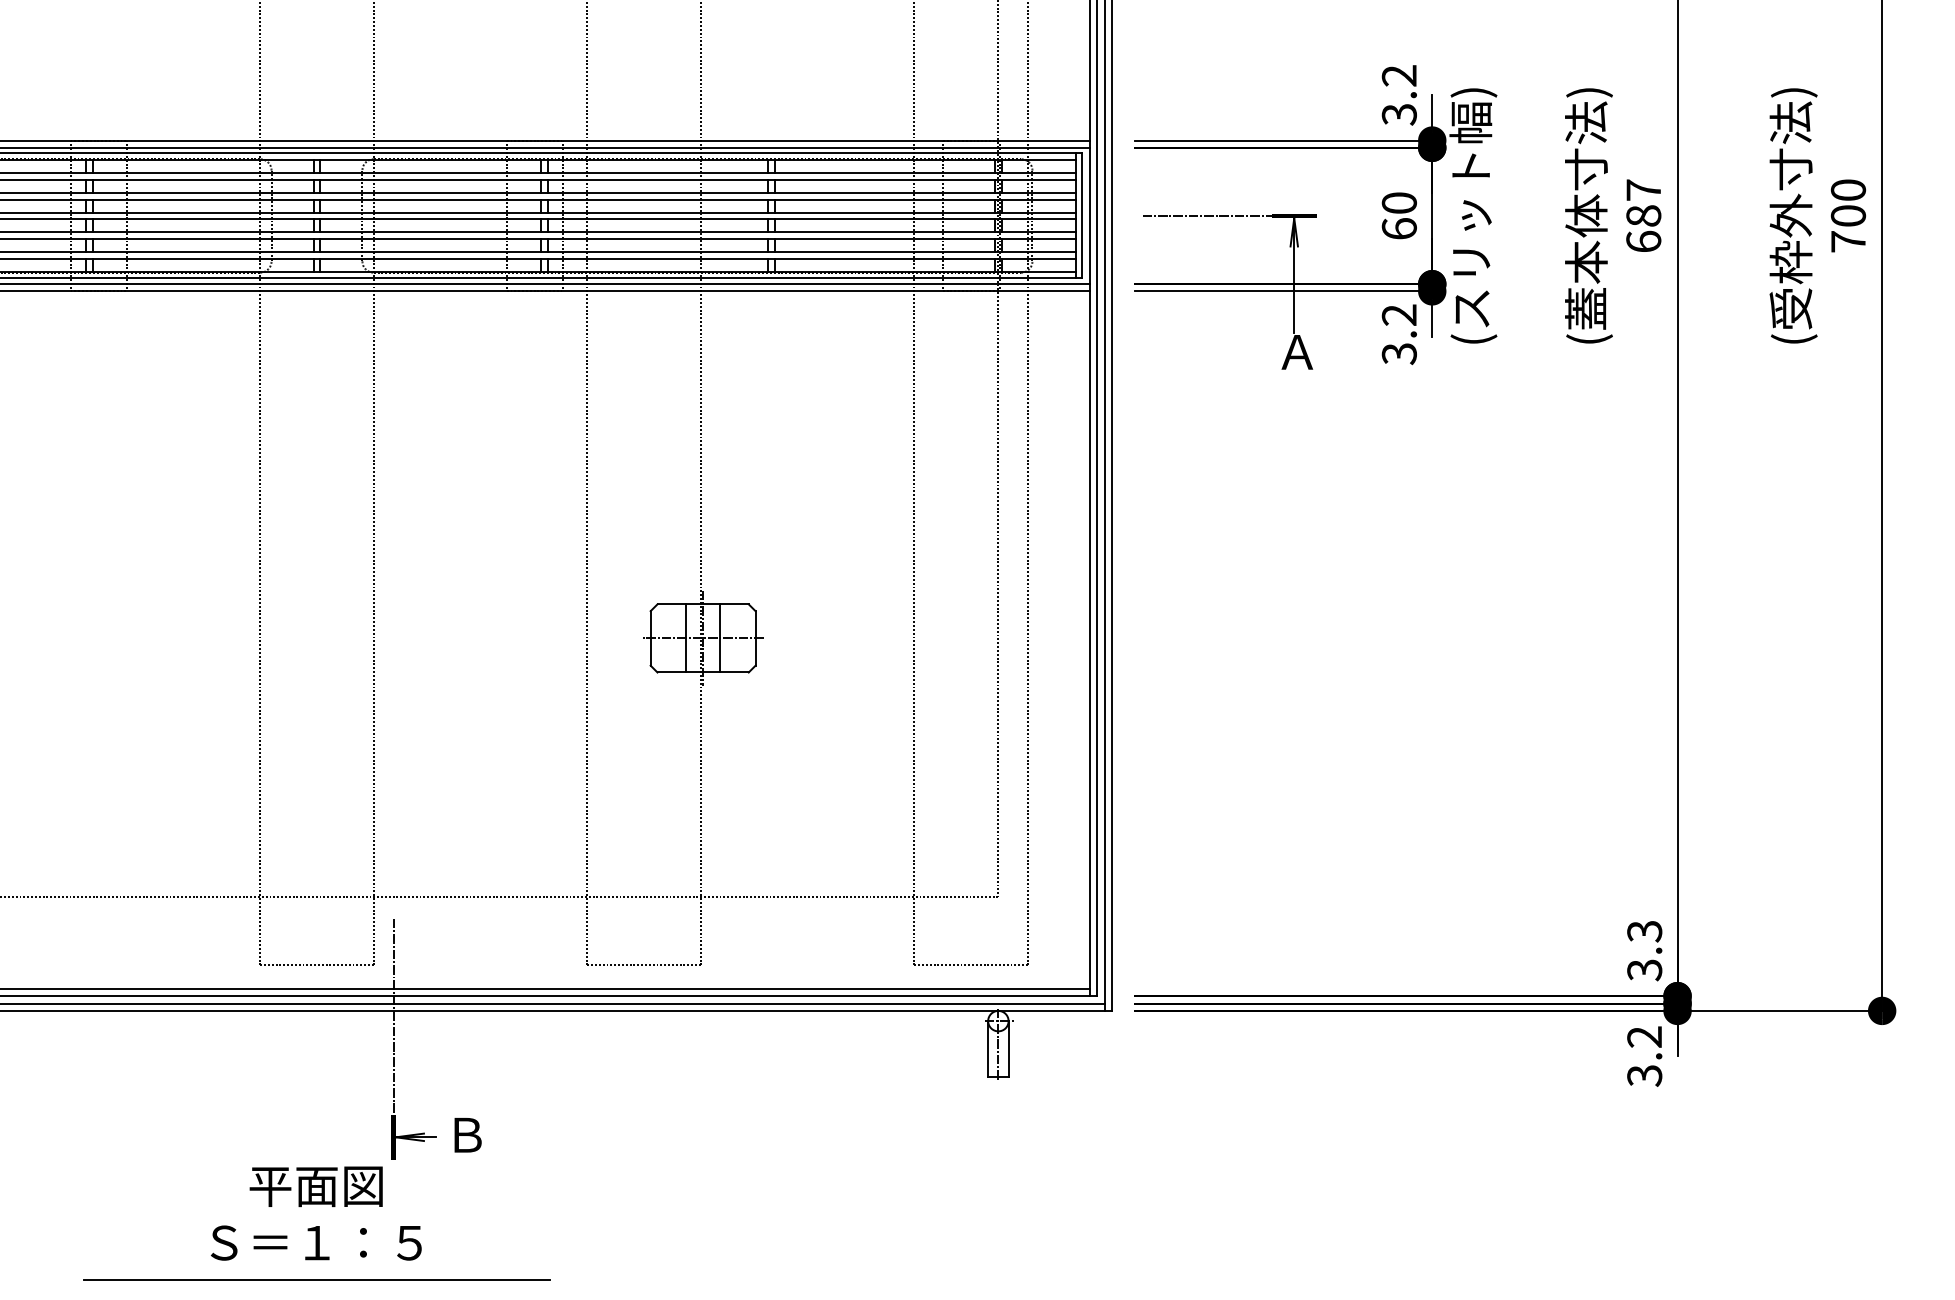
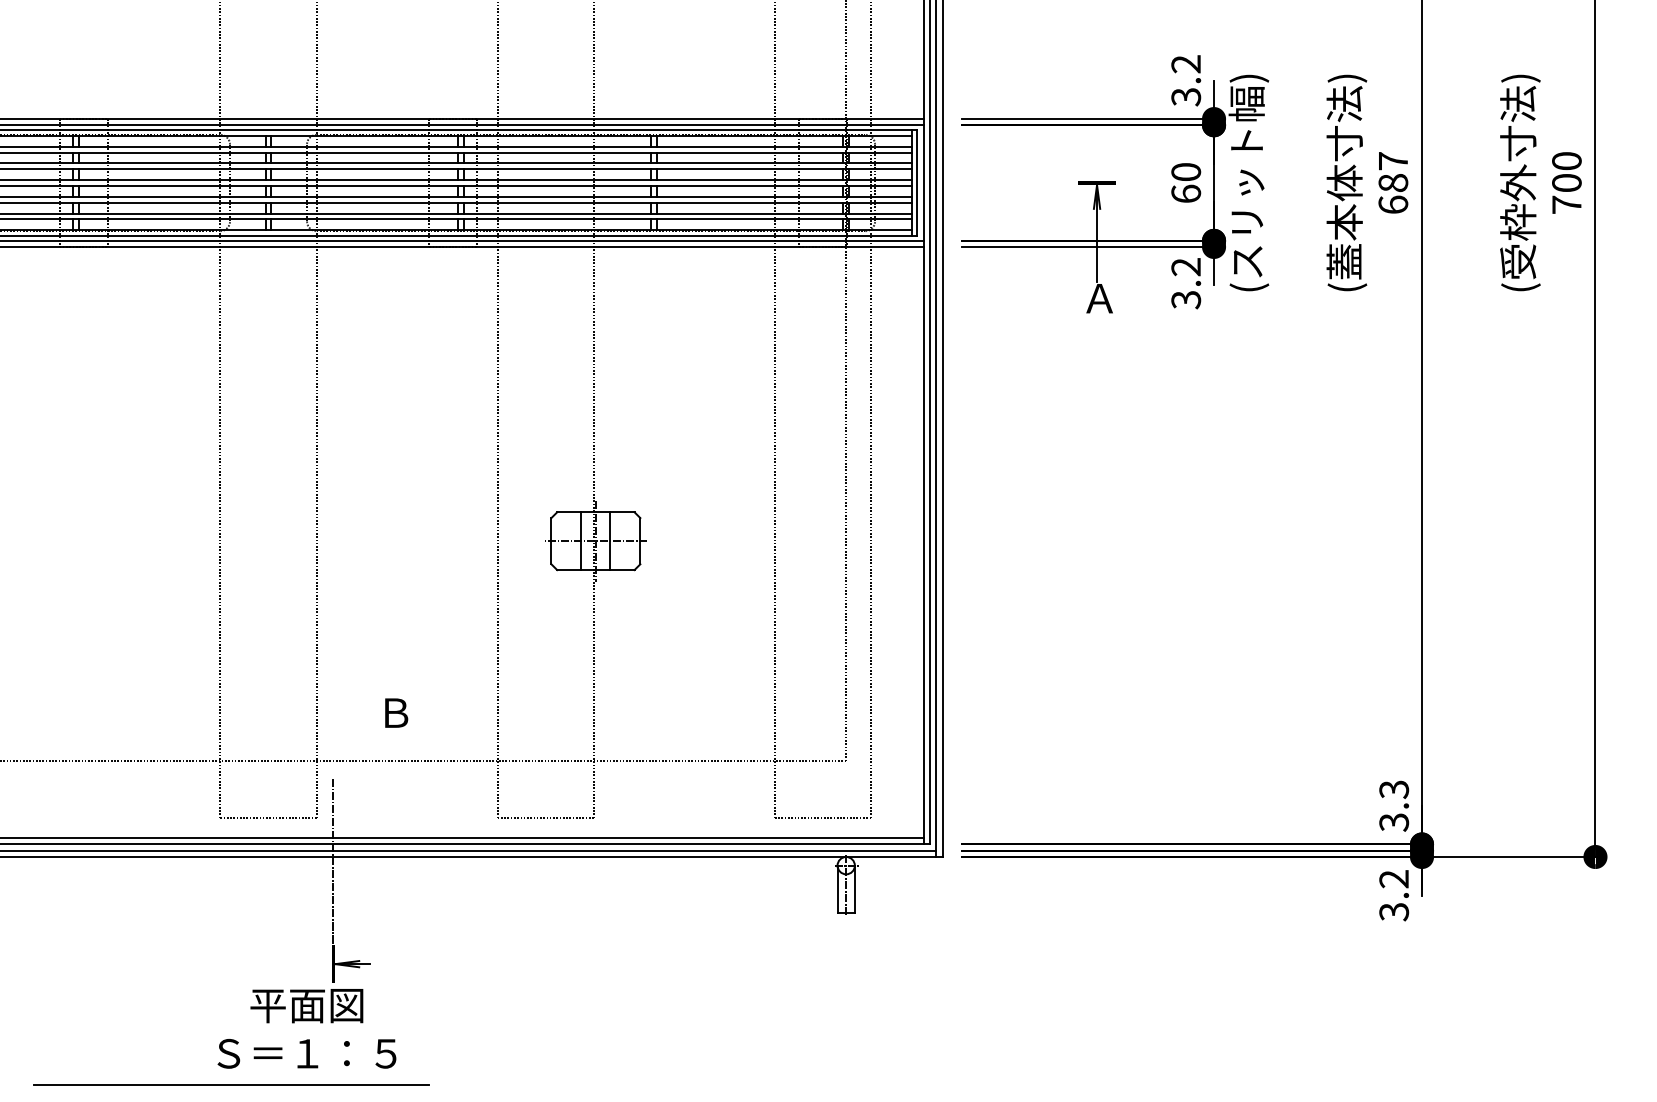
line: (1218, 216) -> (1032, 183), removed
text: (467, 1135) -> (396, 713), moved
text: (316, 1213) -> (307, 1028), moved
line: (316, 1279) -> (230, 1084), moved

